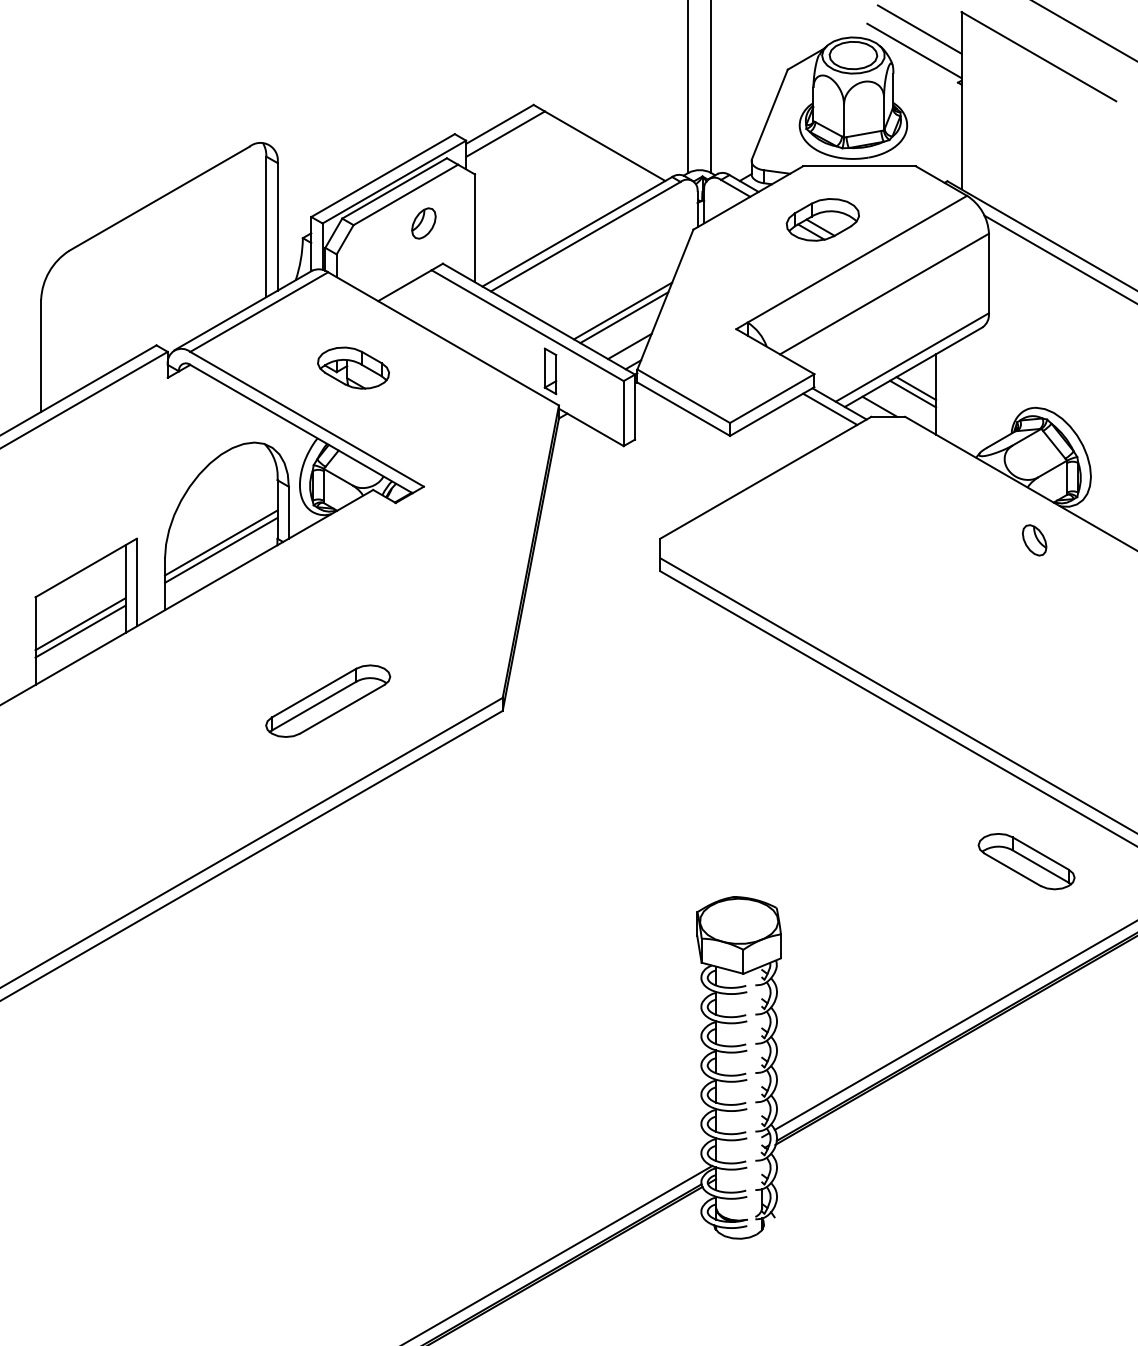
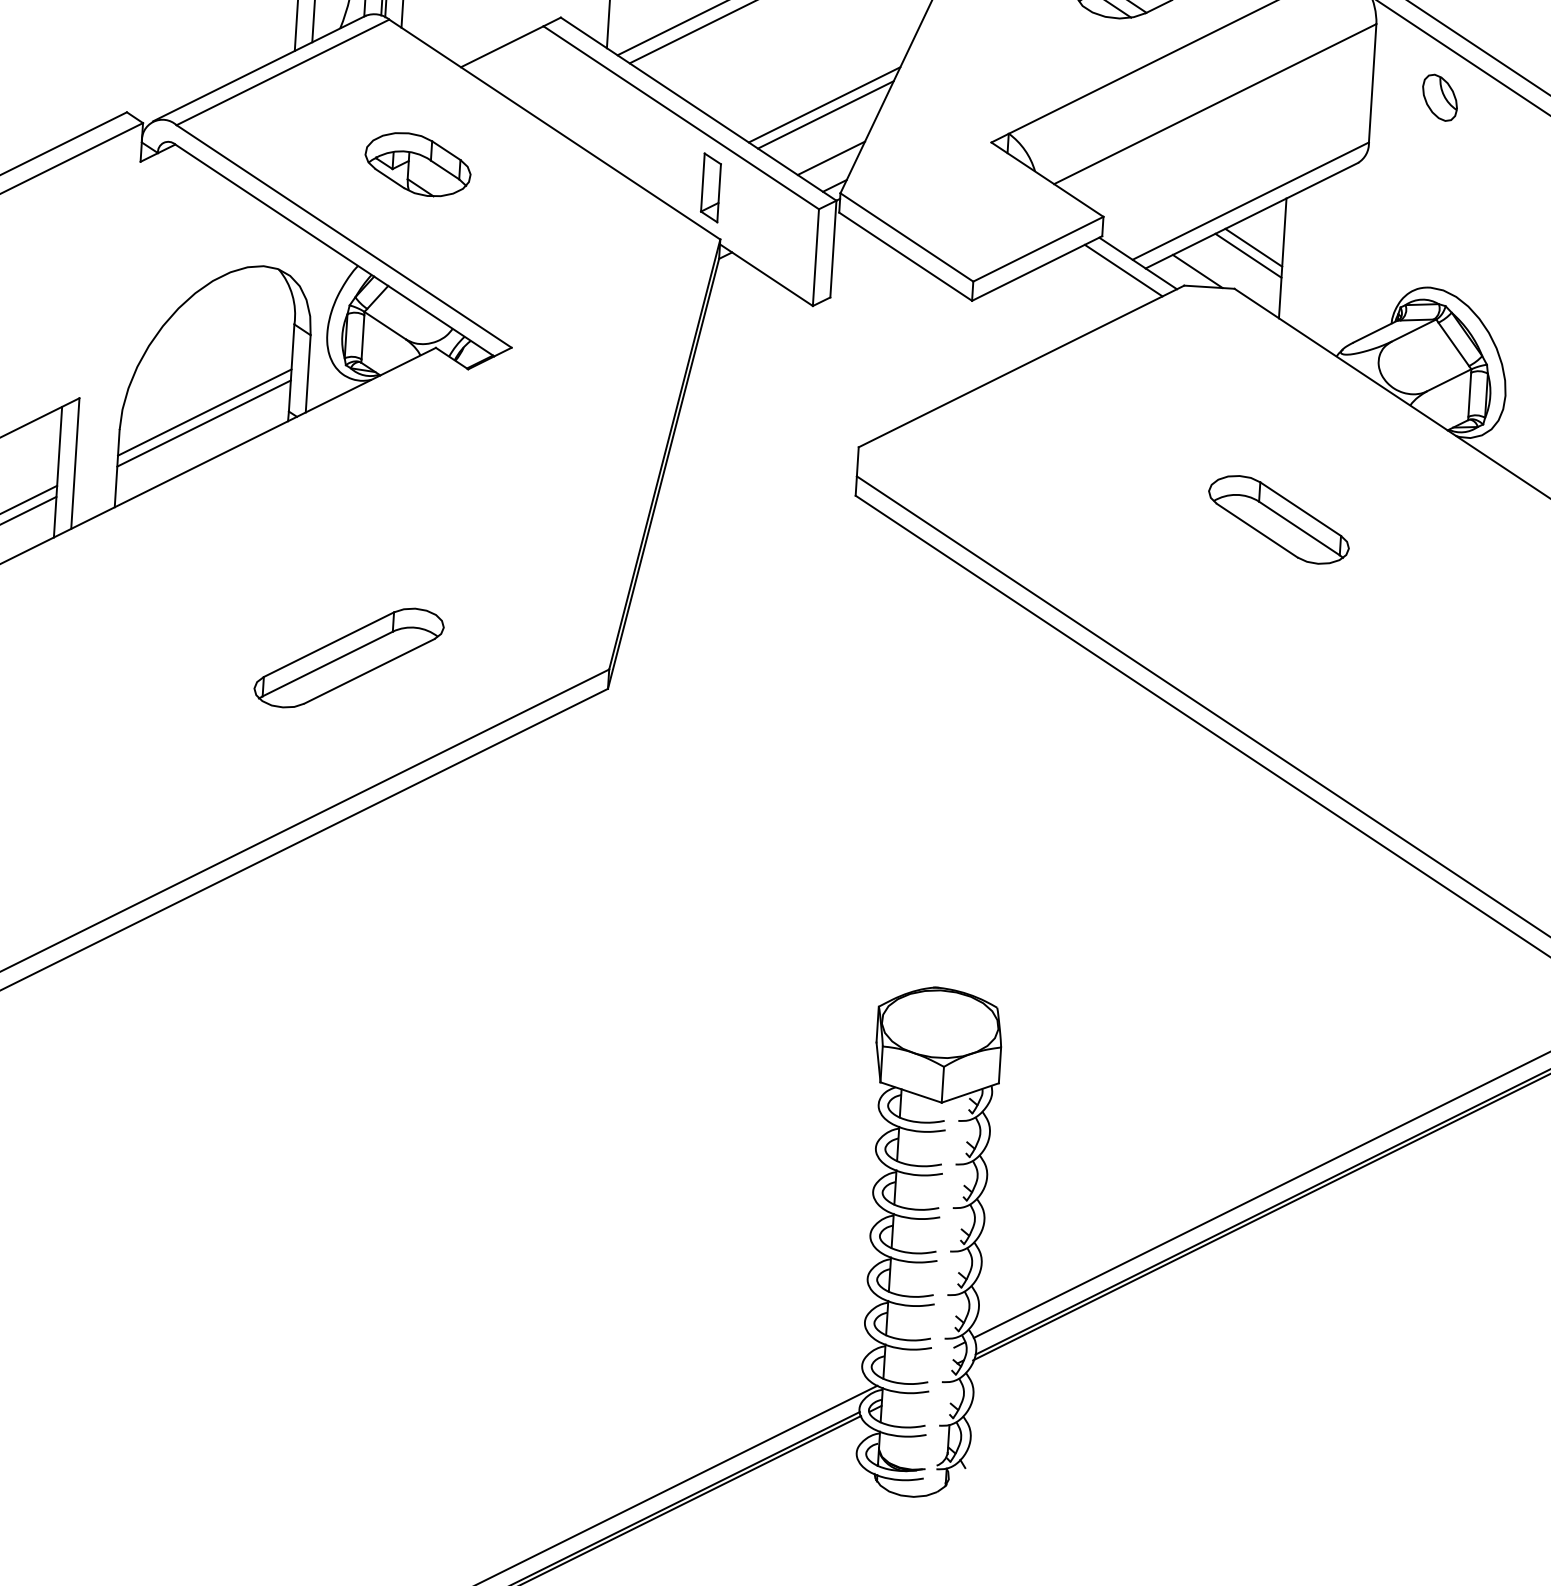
part: (1034, 540) -> (1439, 97), moved
part: (1026, 861) -> (1278, 519), moved

